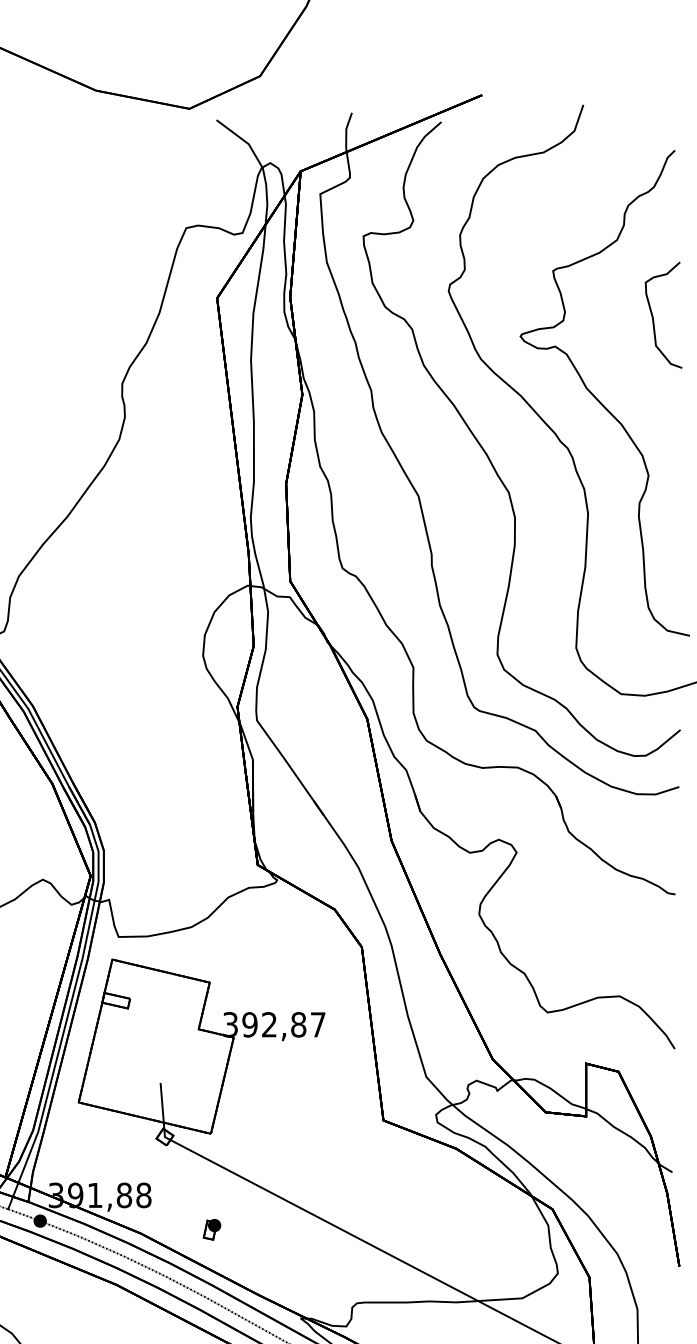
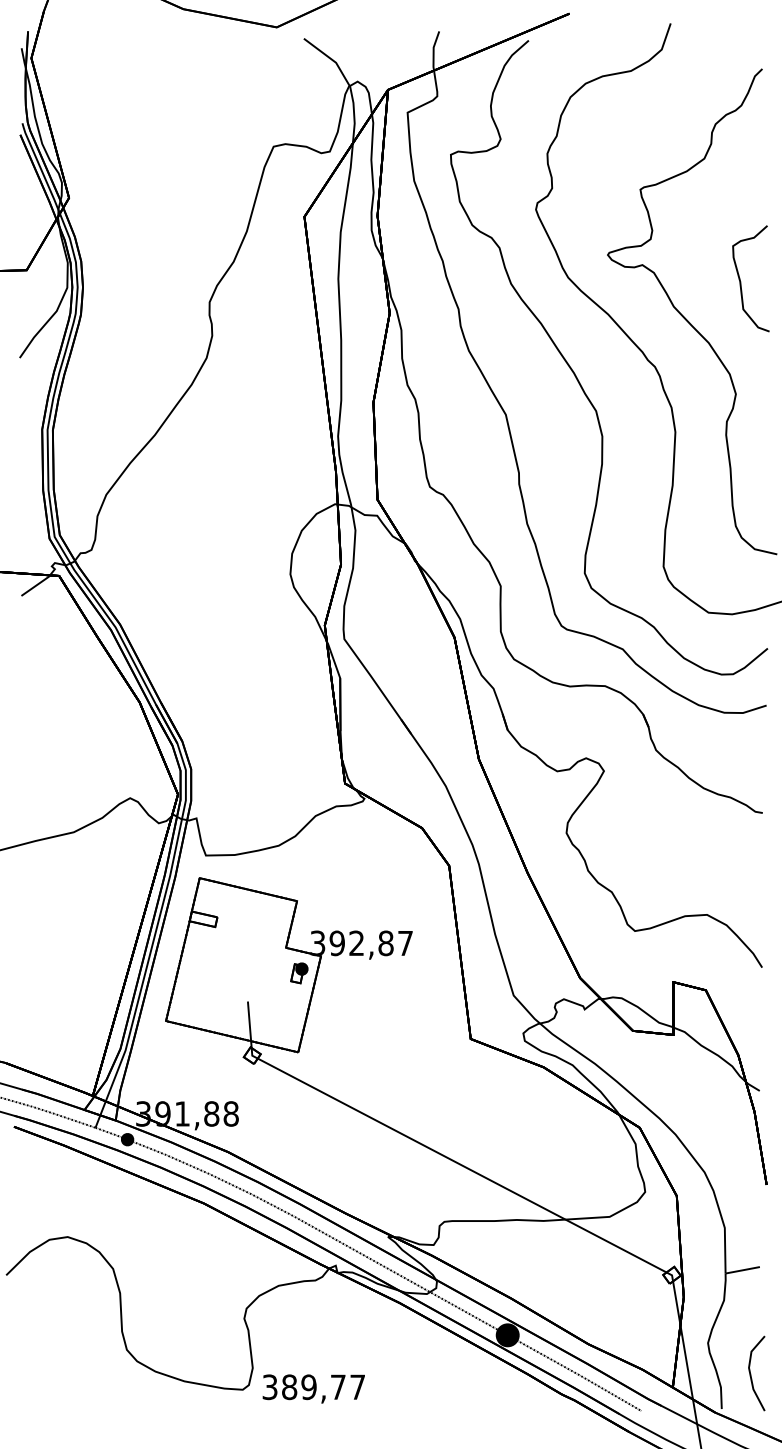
curve: (654, 317) -> (741, 281), moved
part: (212, 1229) -> (299, 973), moved

